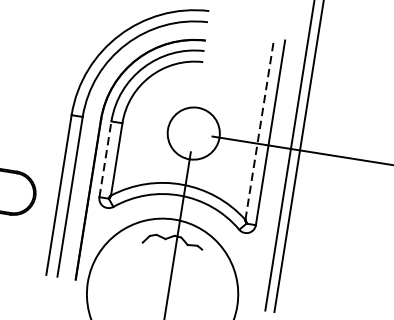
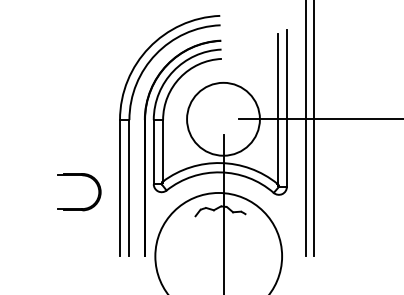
line: (259, 130) -> (277, 108), dashed -> solid
circle: (193, 132) -> (223, 118), size x1.67
line: (105, 158) -> (153, 151), dashed -> solid

